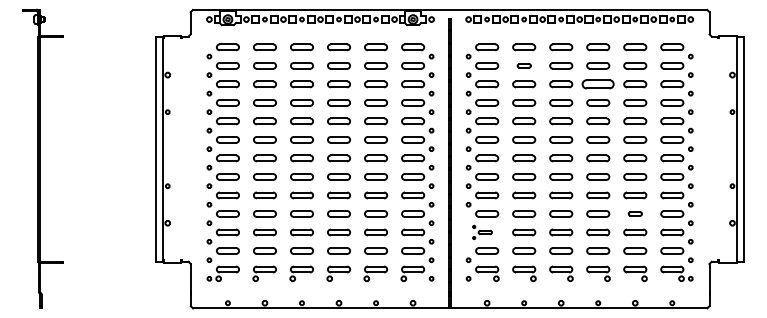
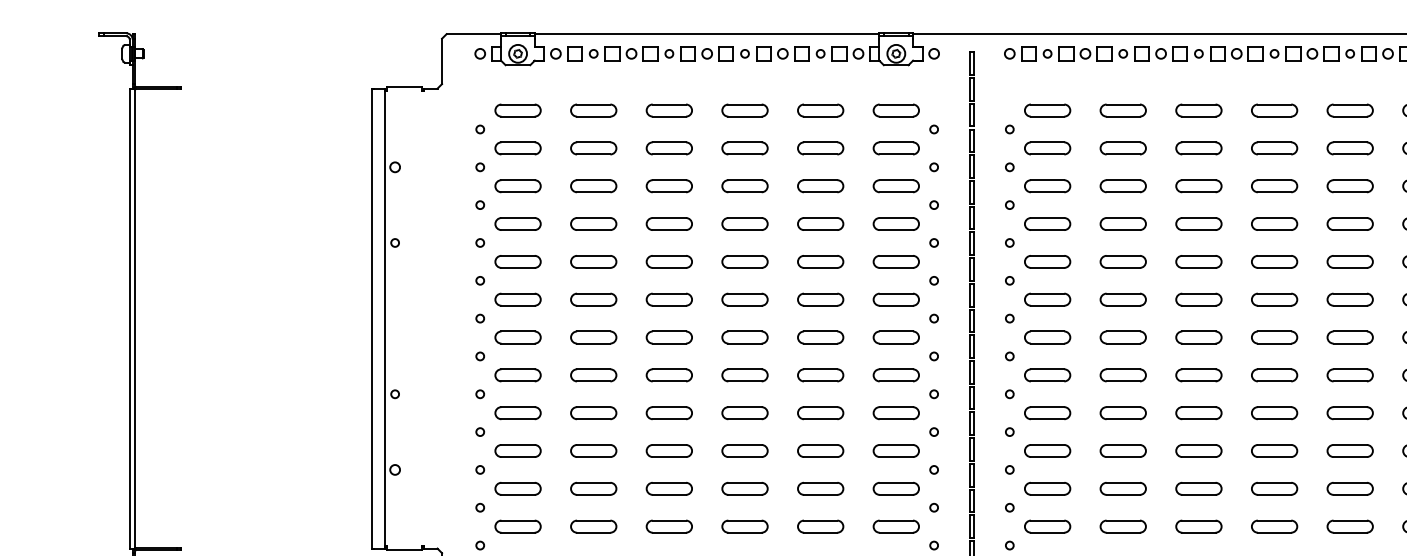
part: (524, 65) -> (1123, 147), size x1.67
part: (598, 84) -> (1275, 186), size x0.71
part: (635, 213) -> (1350, 450), size x1.67
part: (482, 232) -> (1038, 488), size x1.67

